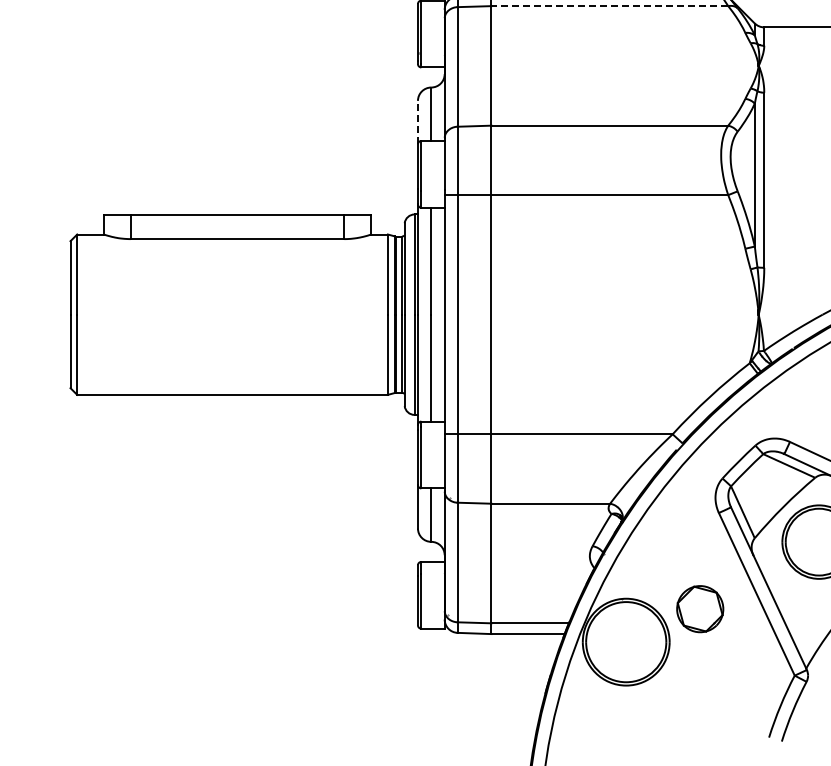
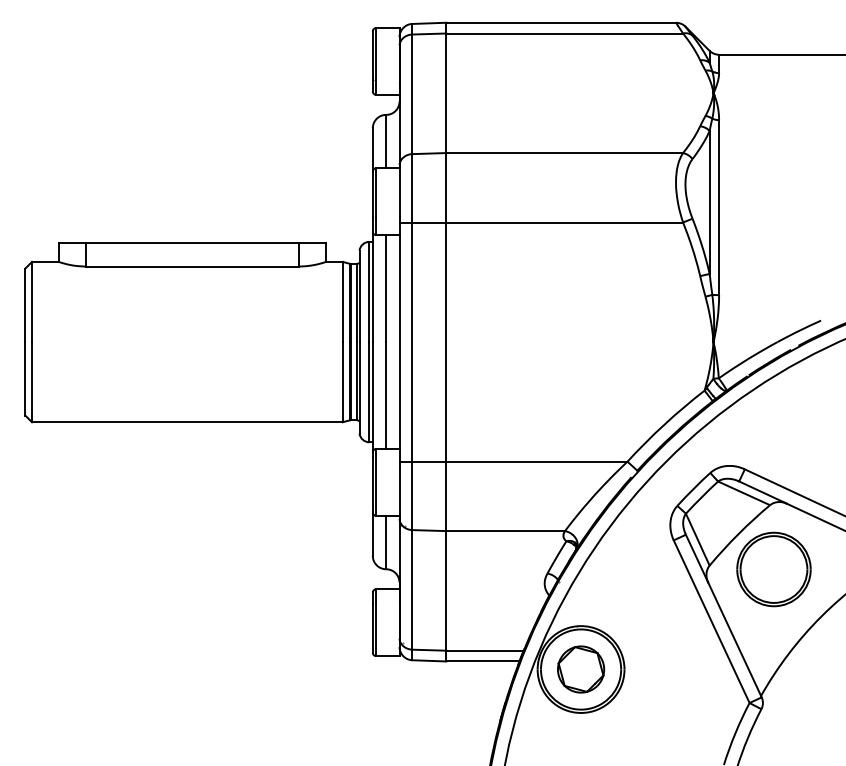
line: (609, 6) -> (564, 33), dashed -> solid
line: (417, 122) -> (372, 149), dashed -> solid
part: (700, 609) -> (581, 669), moved

